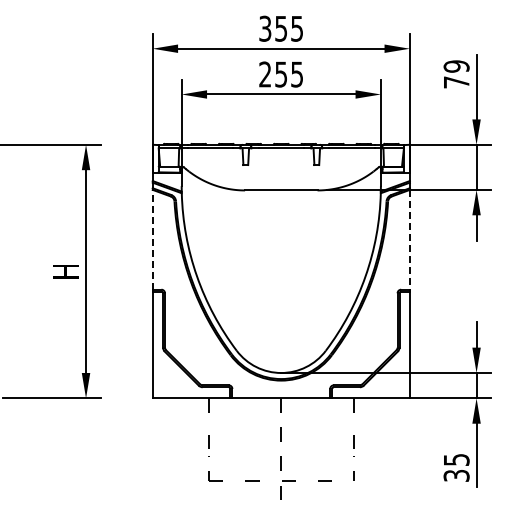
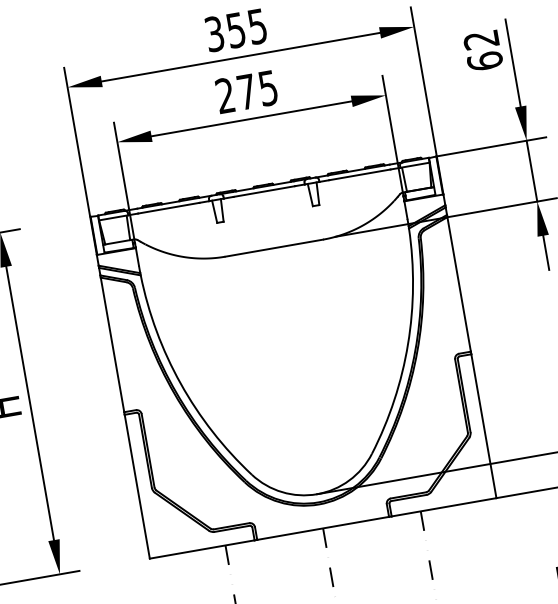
text: (281, 74) -> (247, 91), 255 -> 275
text: (456, 74) -> (483, 50), 79 -> 62
line: (152, 239) -> (112, 344), dashed -> solid
line: (409, 239) -> (458, 284), dashed -> solid

